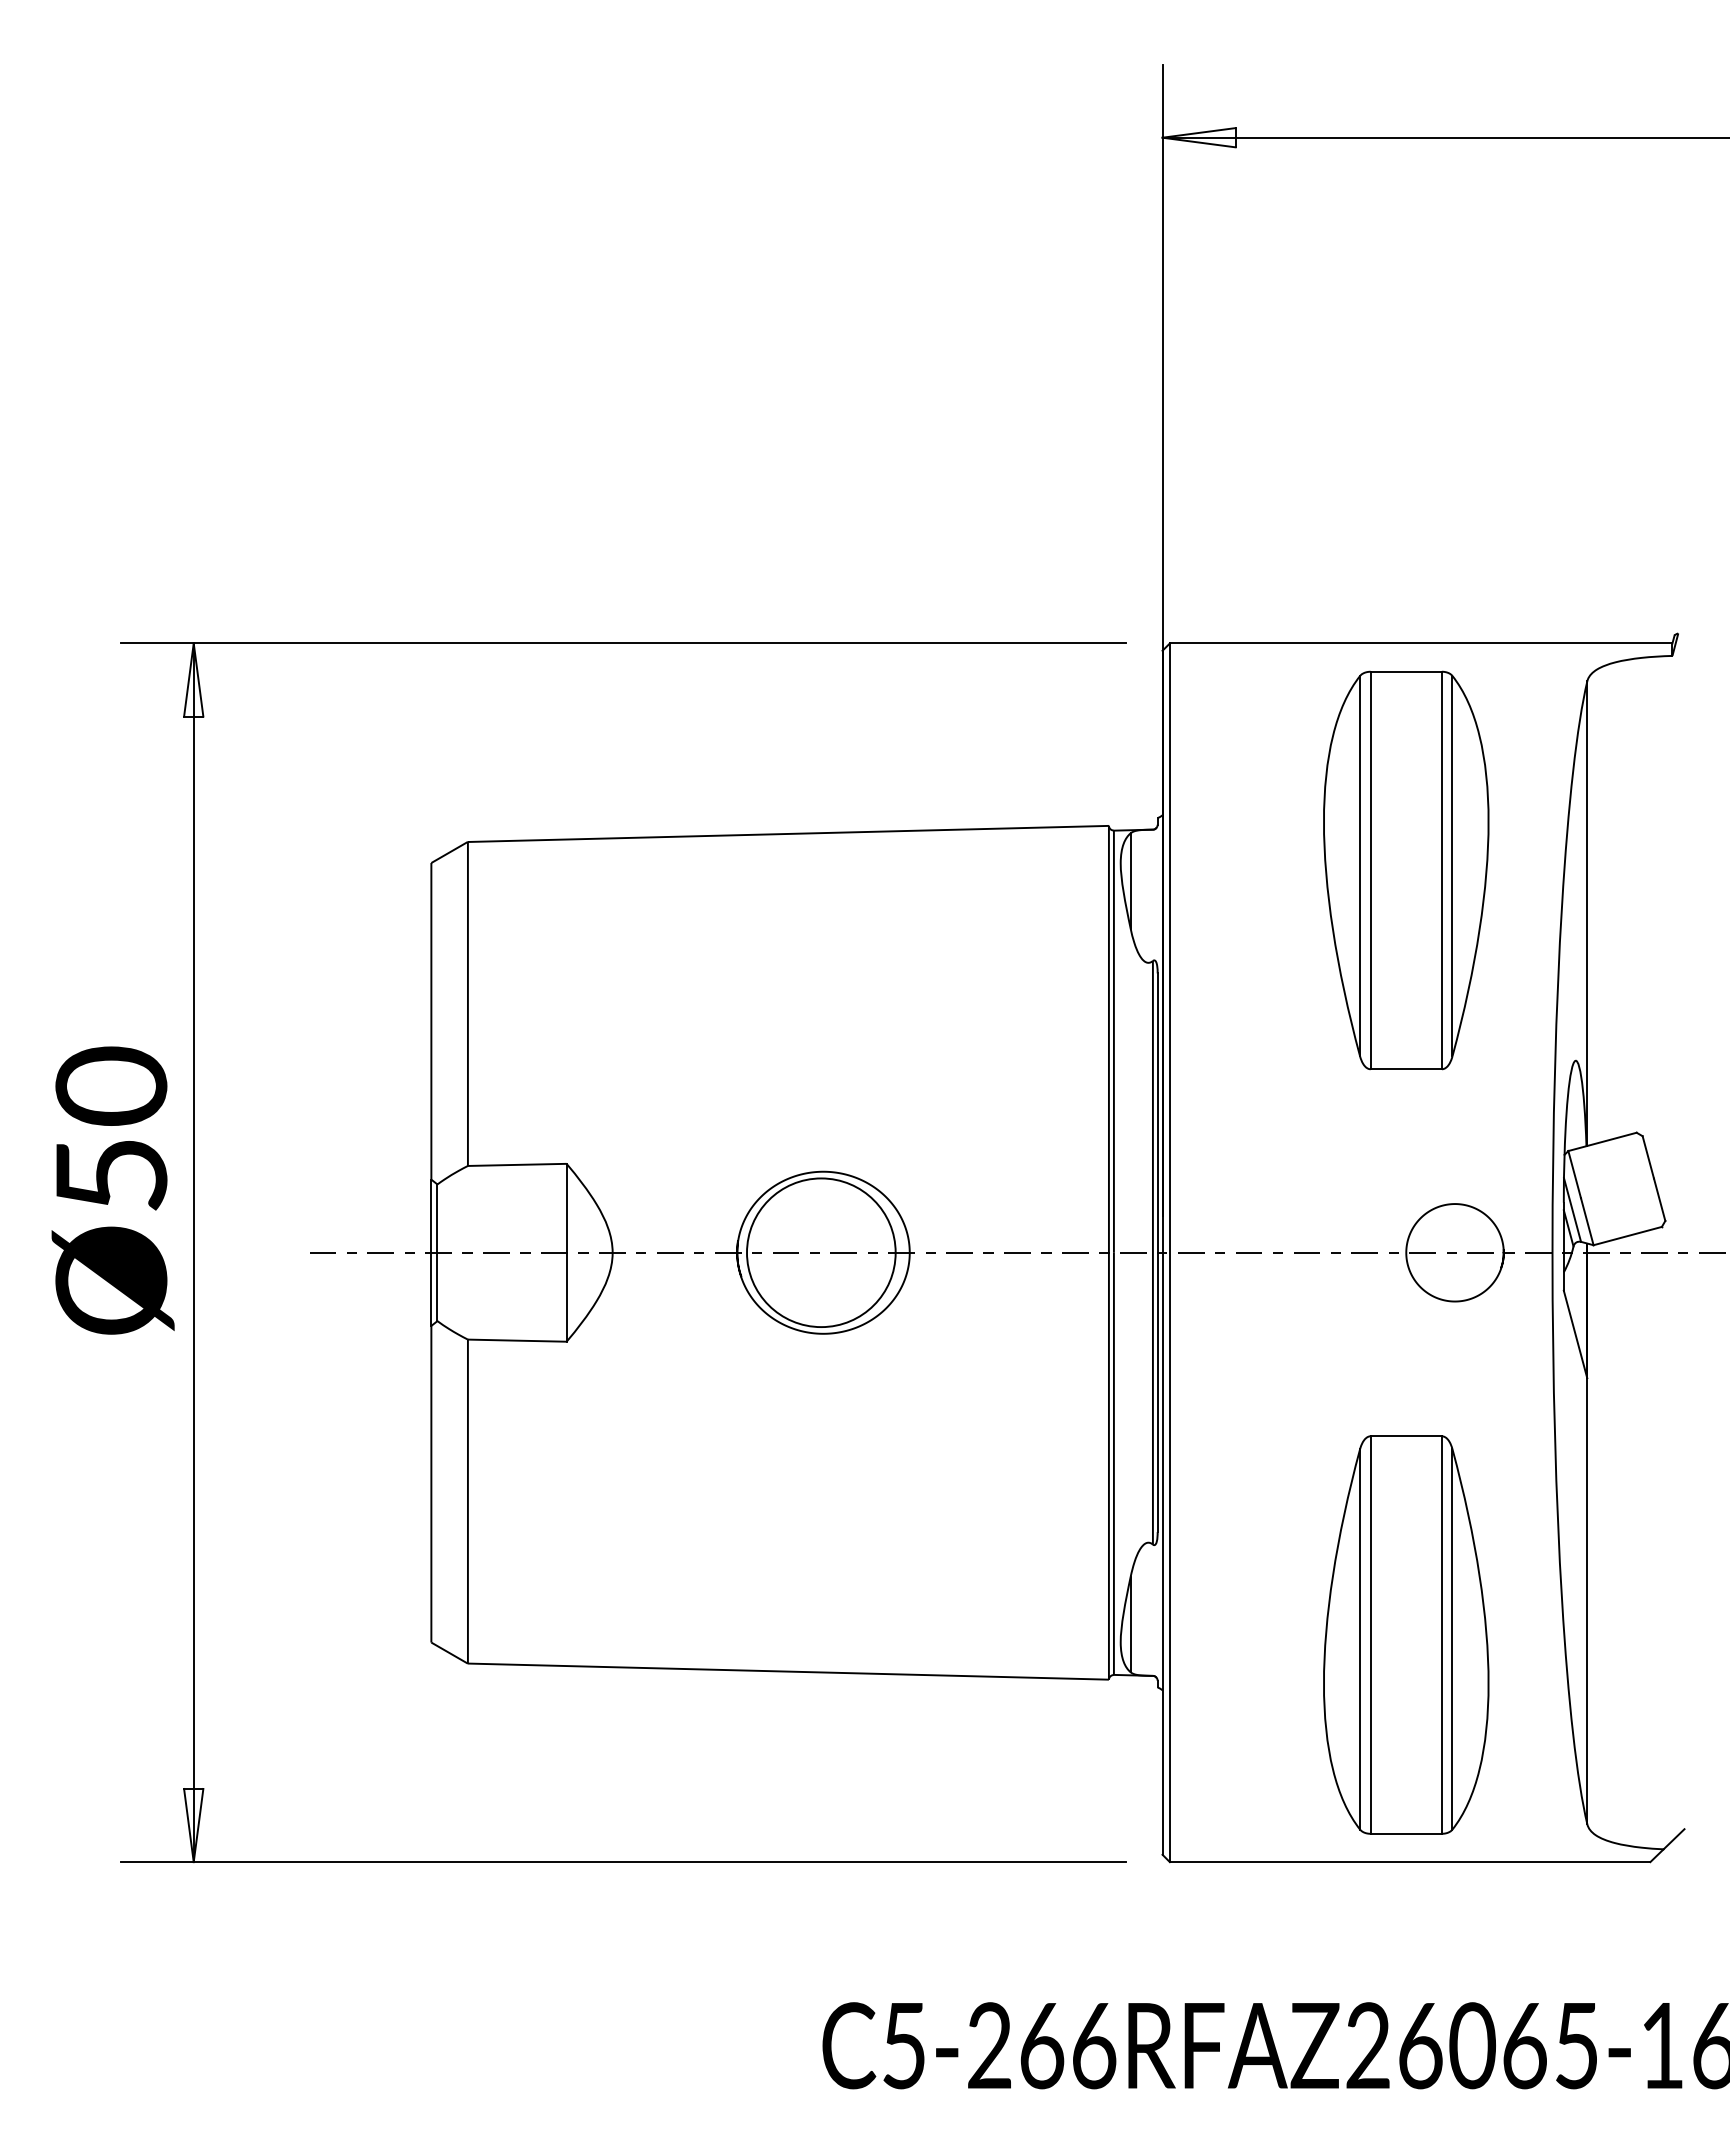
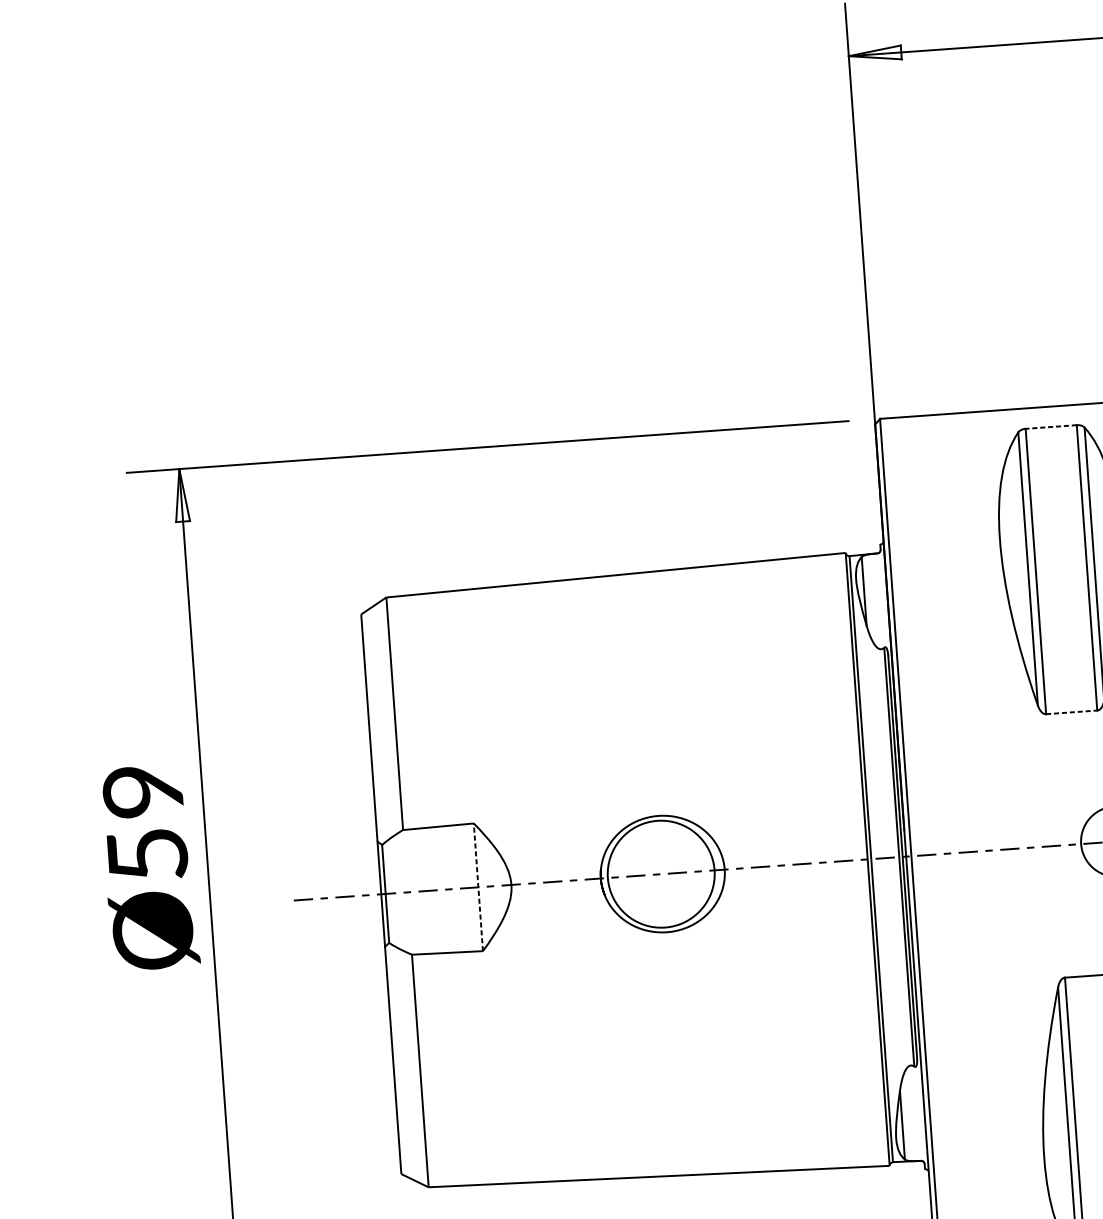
line: (1406, 671) -> (1051, 426), solid -> dashed
line: (1406, 1069) -> (1071, 712), solid -> dashed
text: (111, 1085) -> (143, 790), Ø50 -> Ø59
line: (566, 1252) -> (478, 887), solid -> dashed

